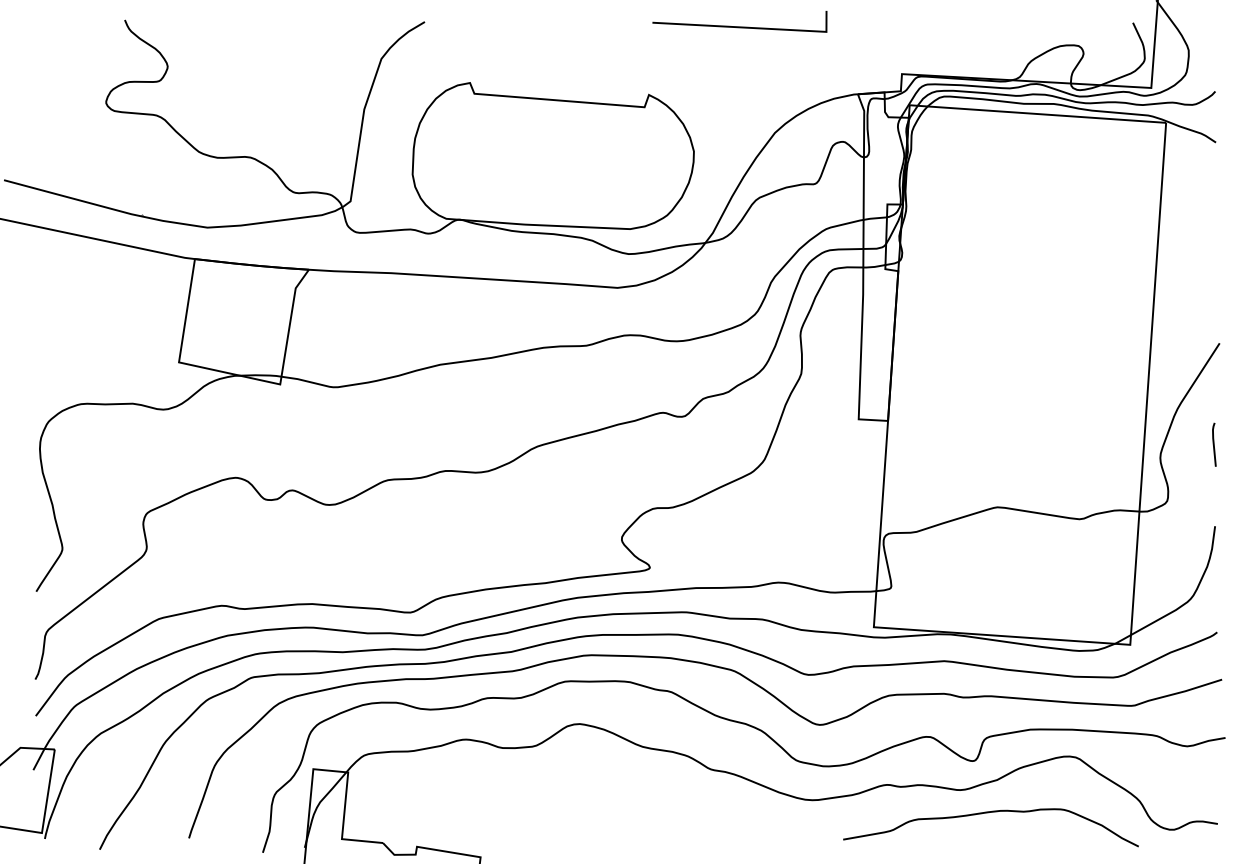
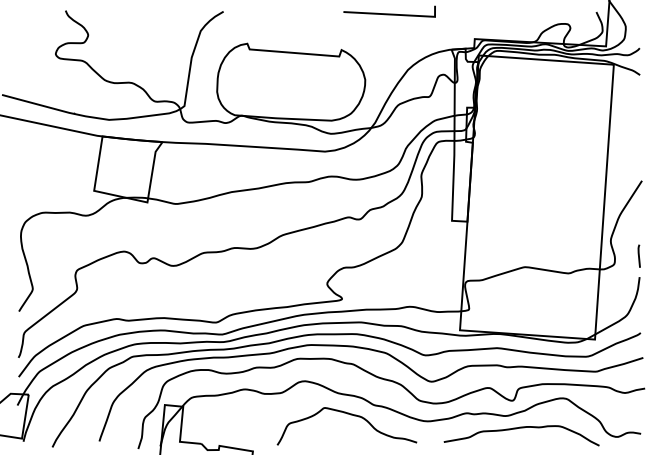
line: (1212, 443) -> (638, 255), moved
curve: (665, 789) -> (350, 415), added

